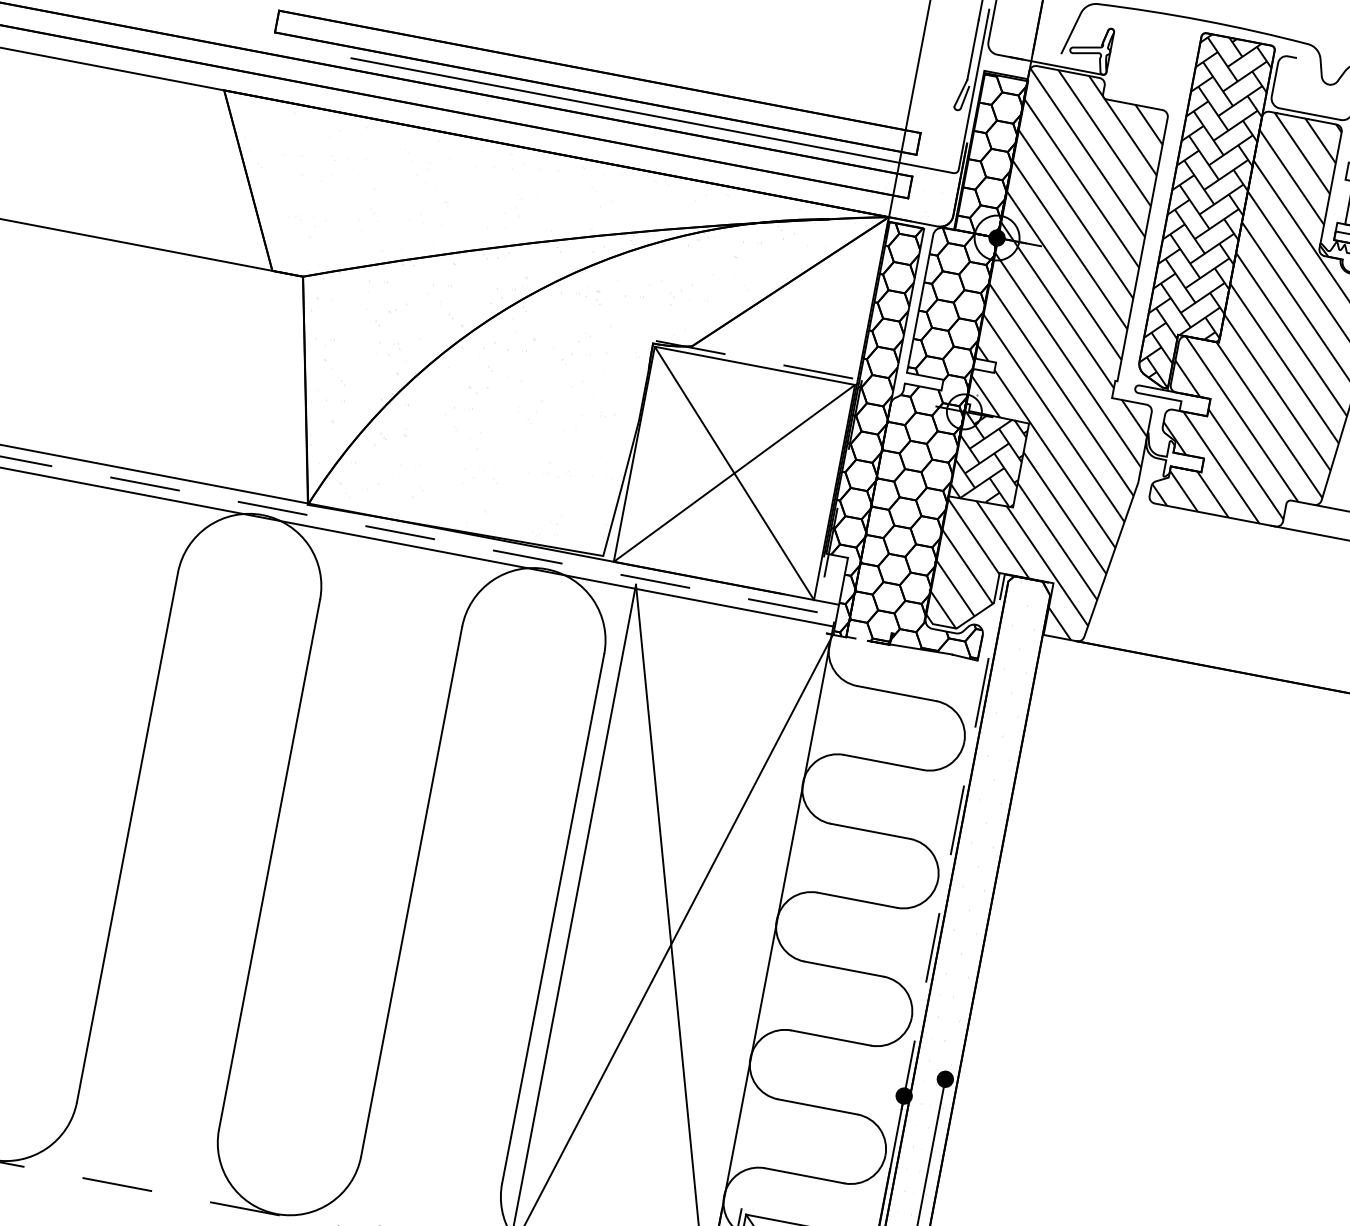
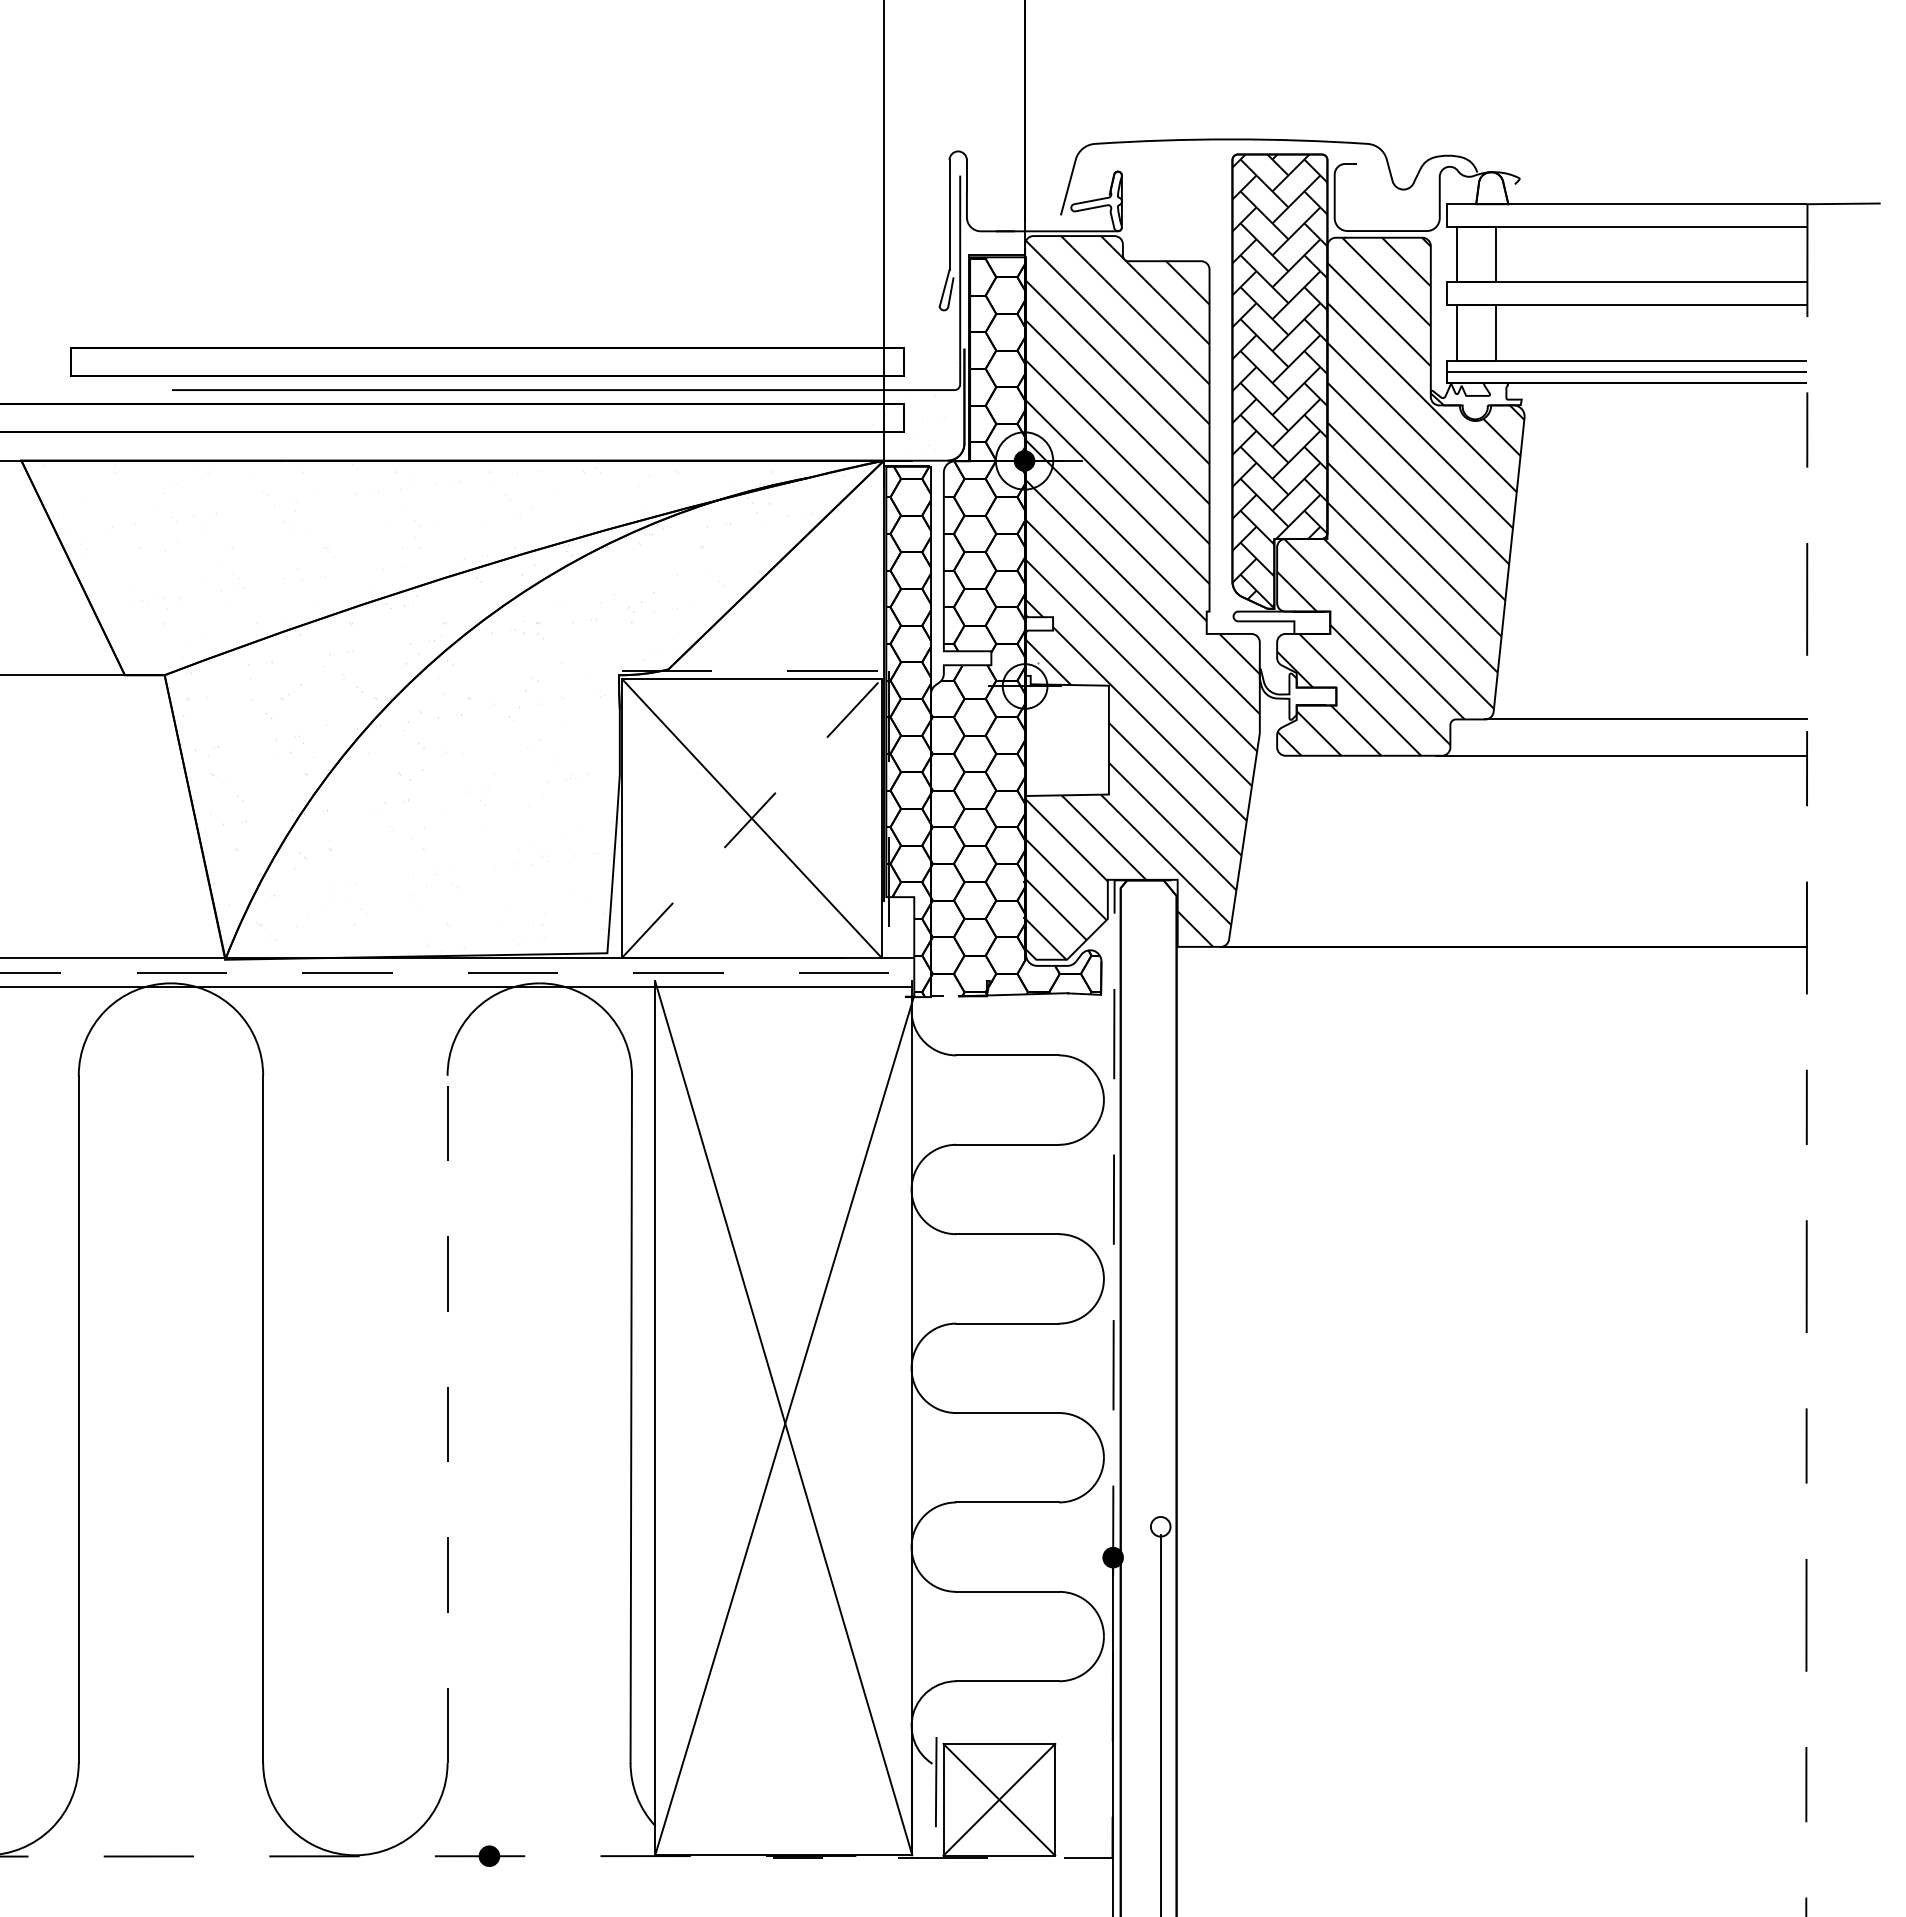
hatch: (988, 458) -> (1066, 739), removed
line: (734, 473) -> (751, 818), solid -> dashed
line: (411, 891) -> (447, 1419), solid -> dashed
fill: (945, 1079) -> (1160, 1526), removed

